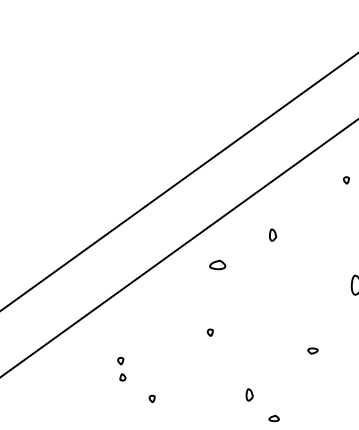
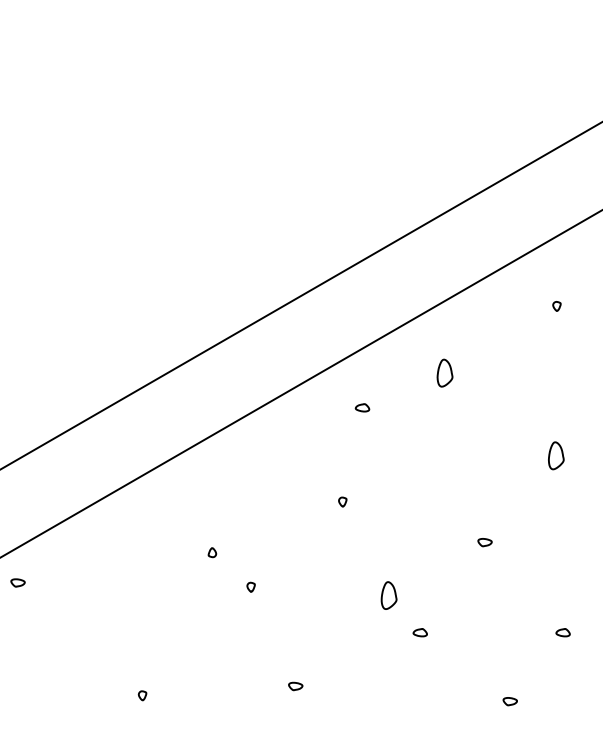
part: (272, 234) -> (444, 372), size x1.67
part: (217, 265) -> (362, 407), size x0.62
part: (120, 360) -> (211, 528), removed
part: (249, 394) -> (388, 595), size x1.67

